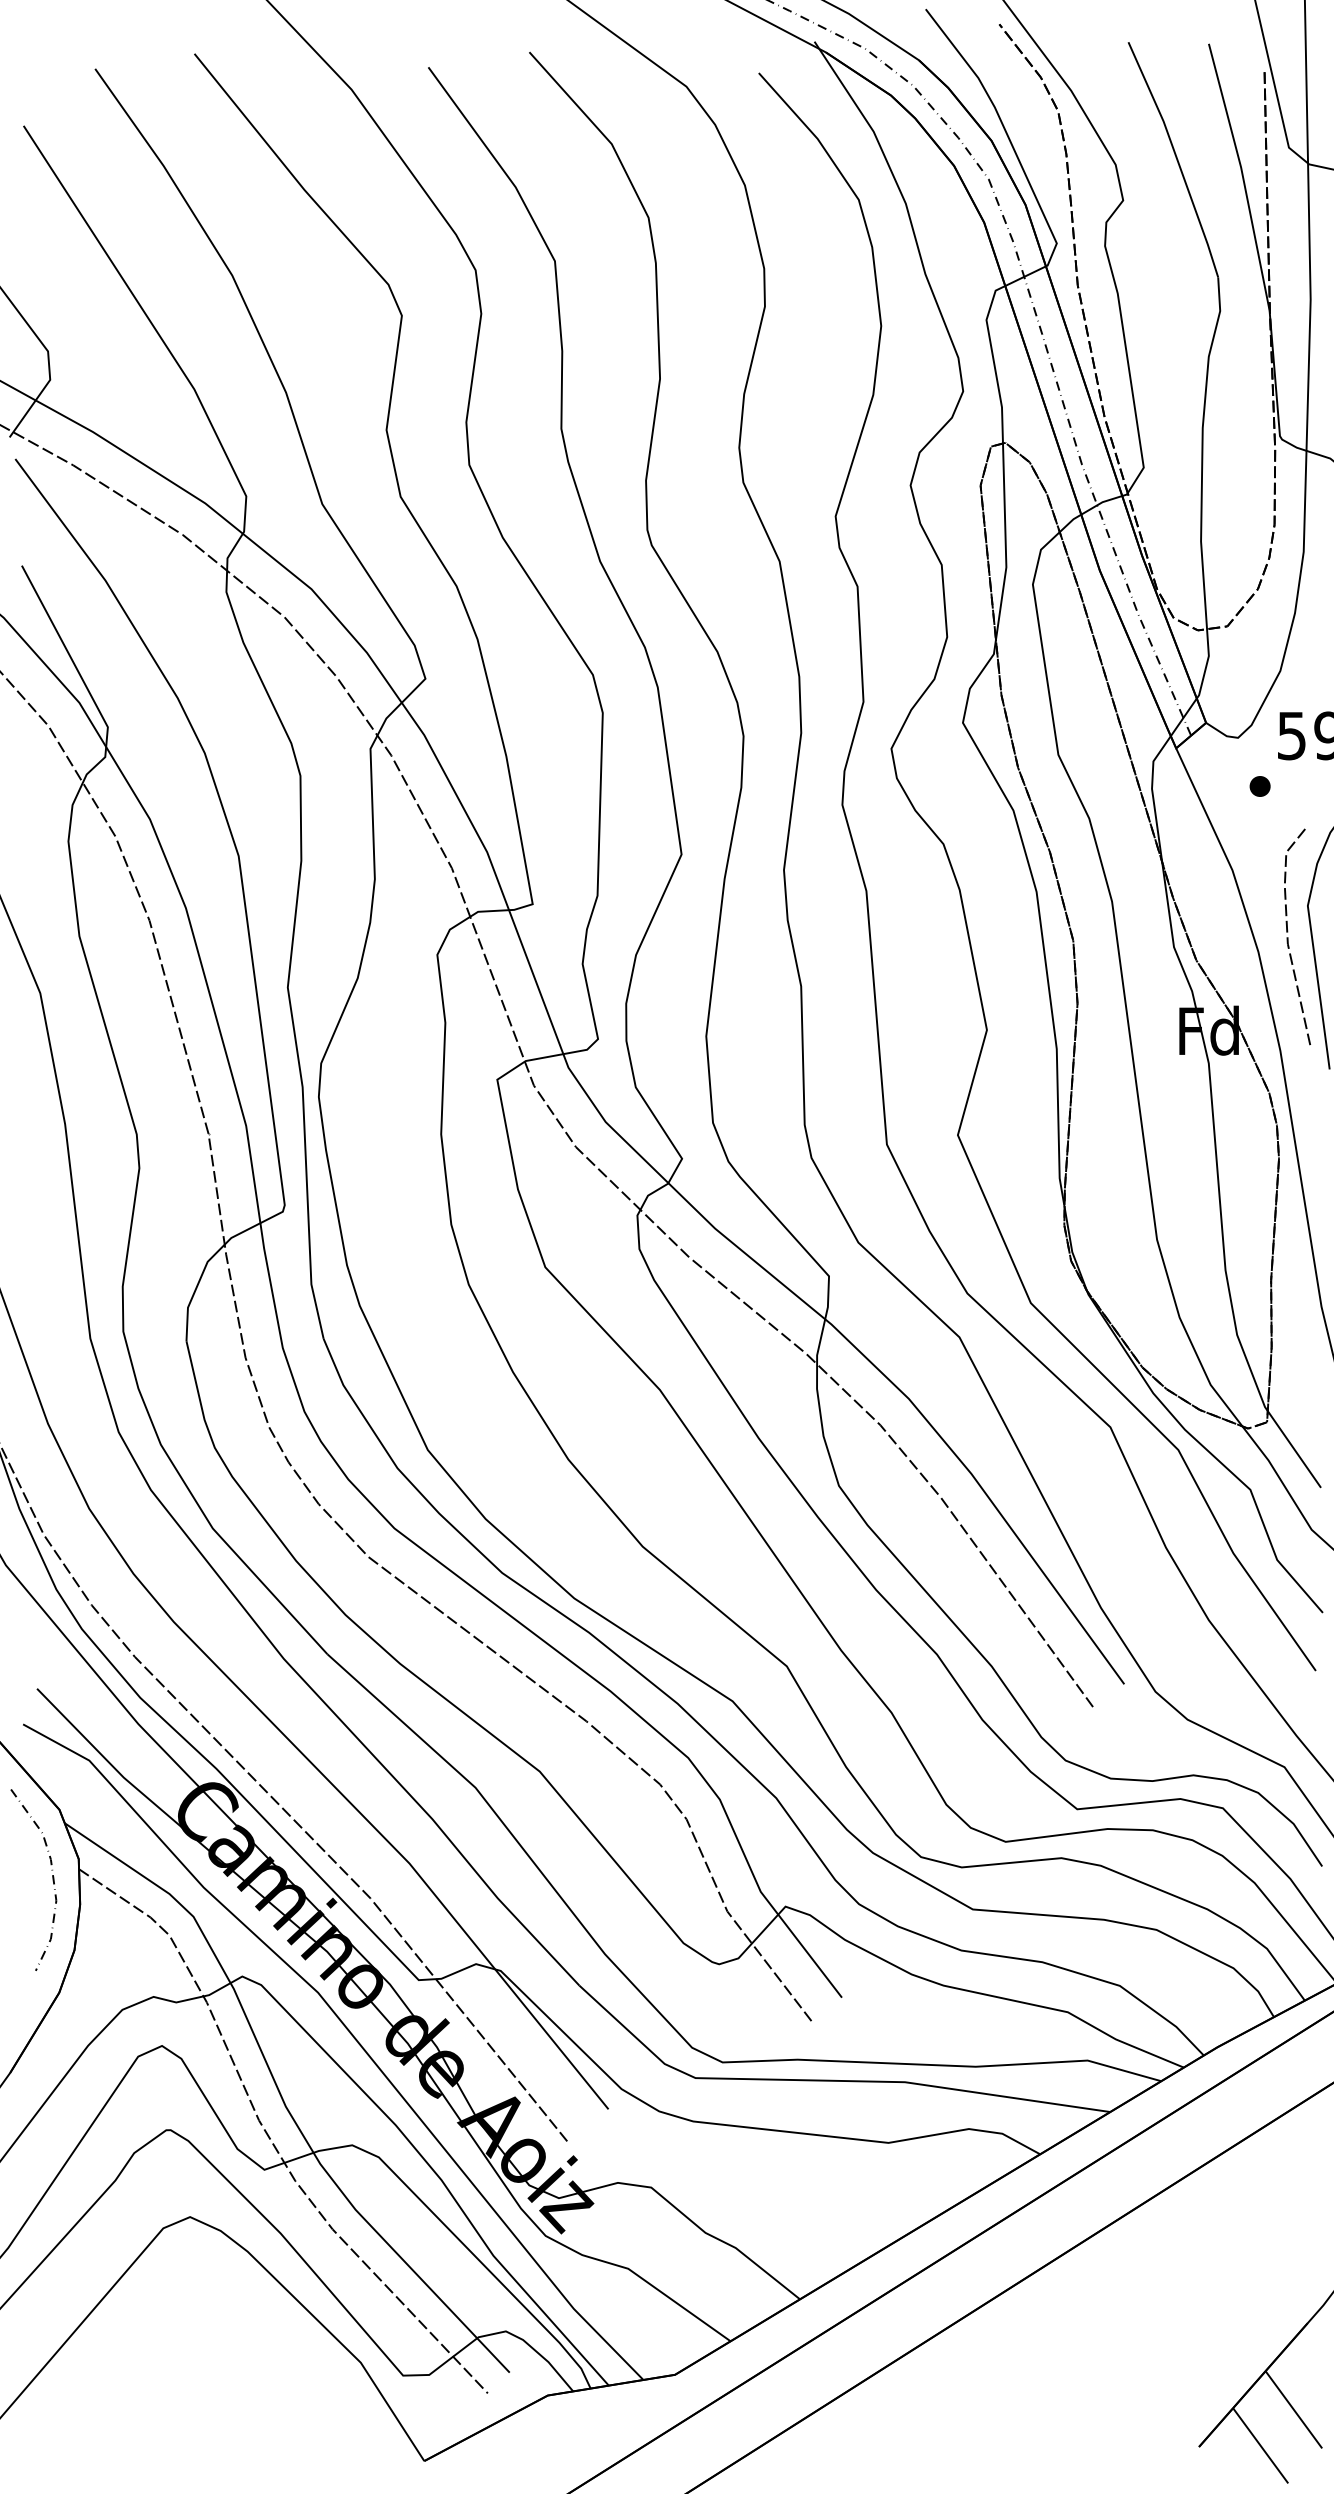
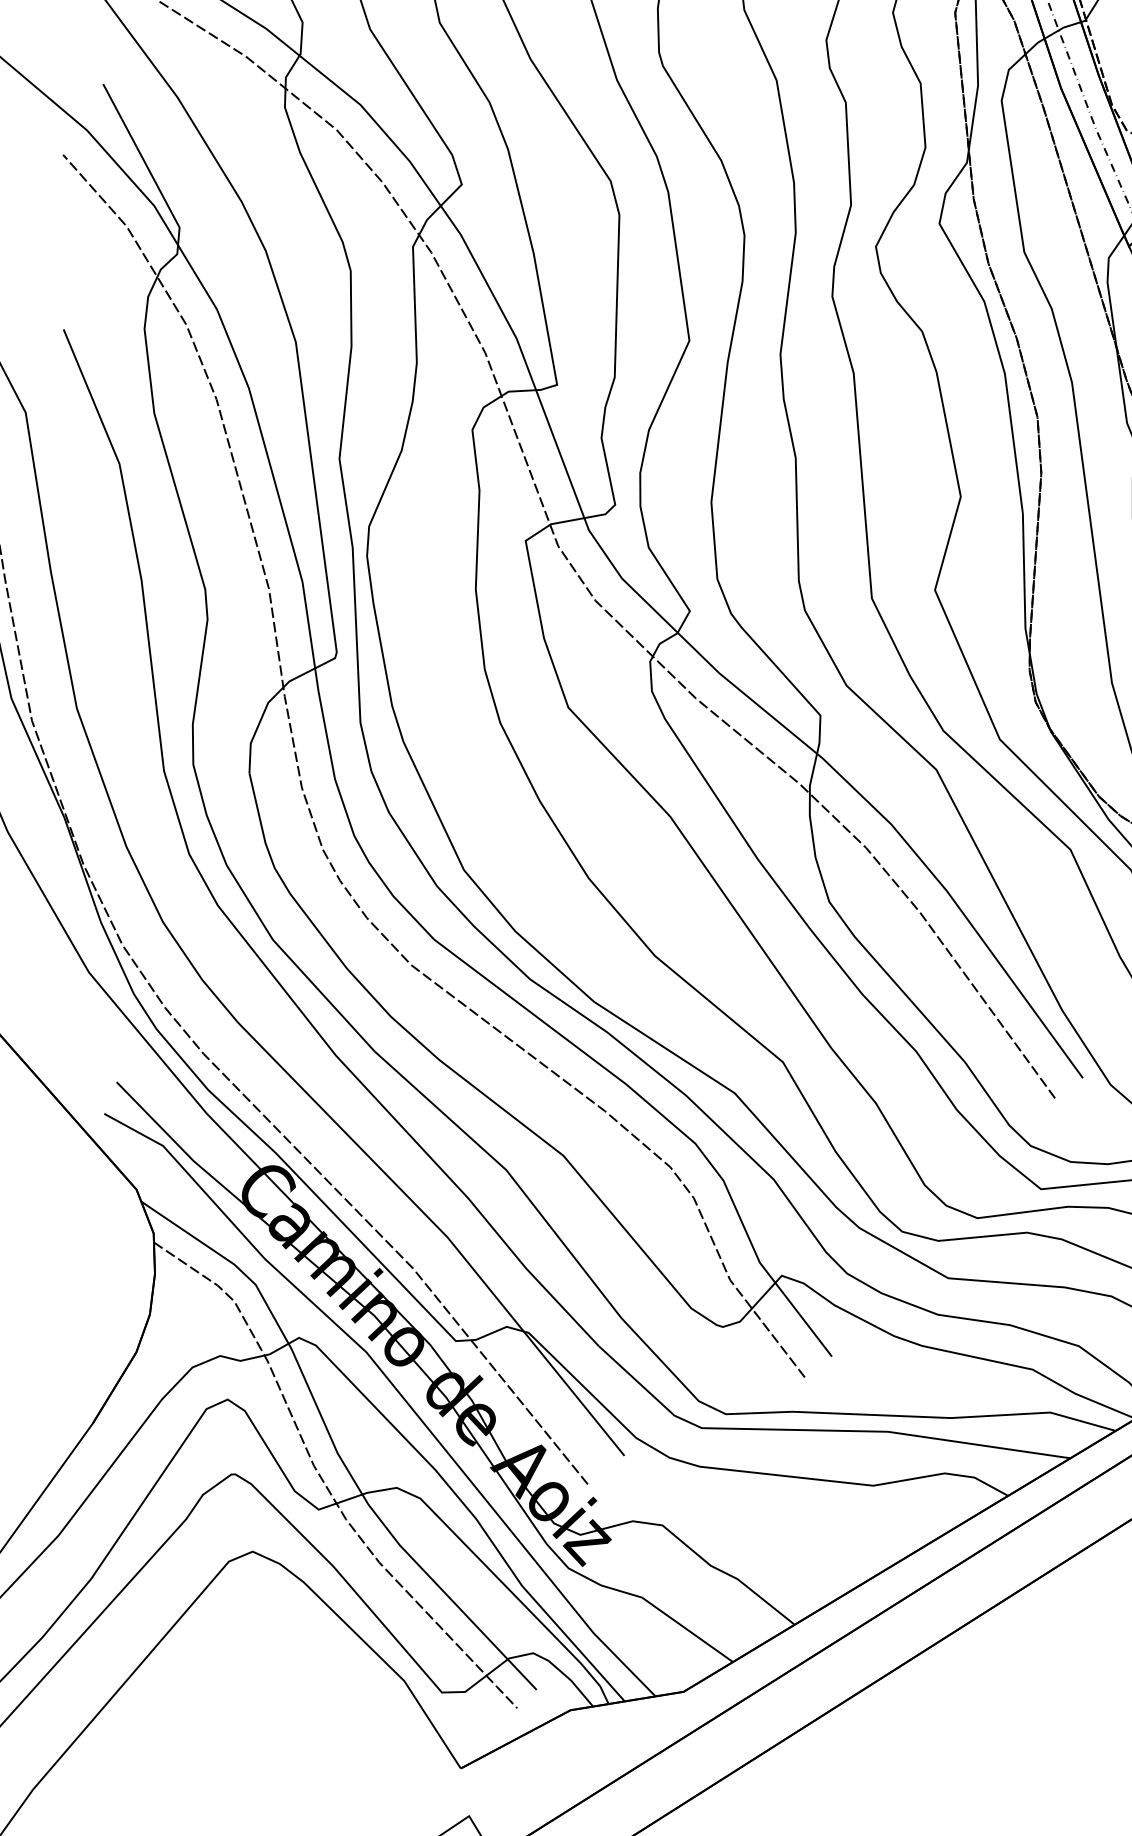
curve: (52, 1879) -> (130, 1251), removed

